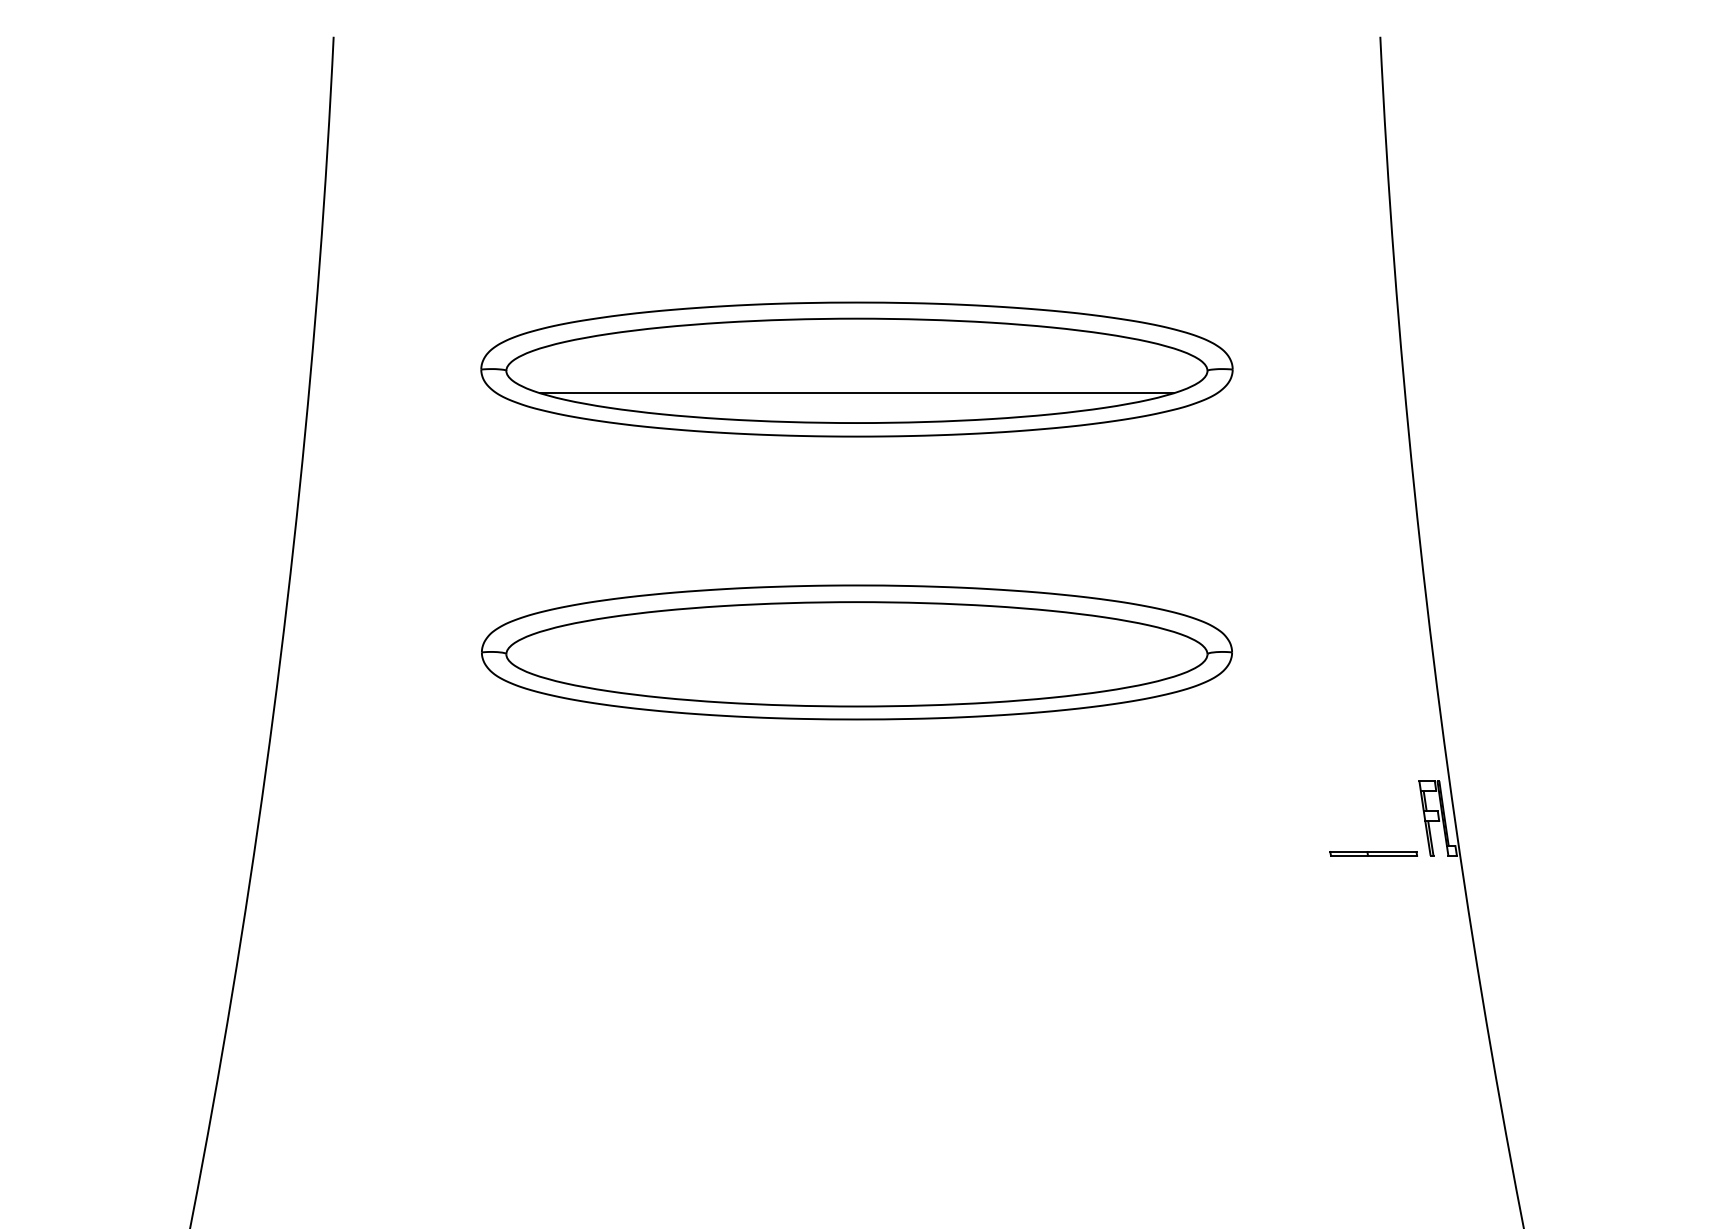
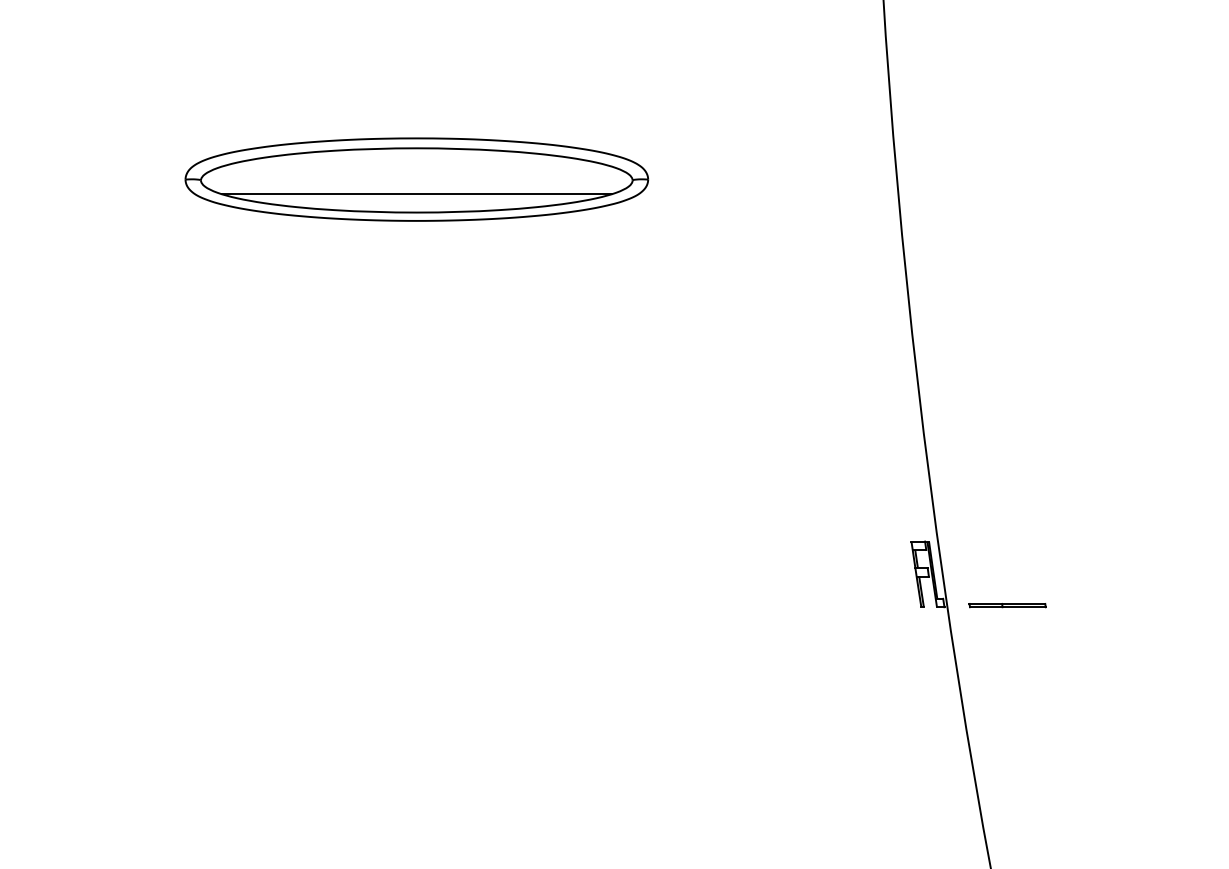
part: (856, 369) -> (416, 179), size x0.7
part: (856, 652) -> (416, 428), removed
part: (1373, 853) -> (1007, 605), moved

